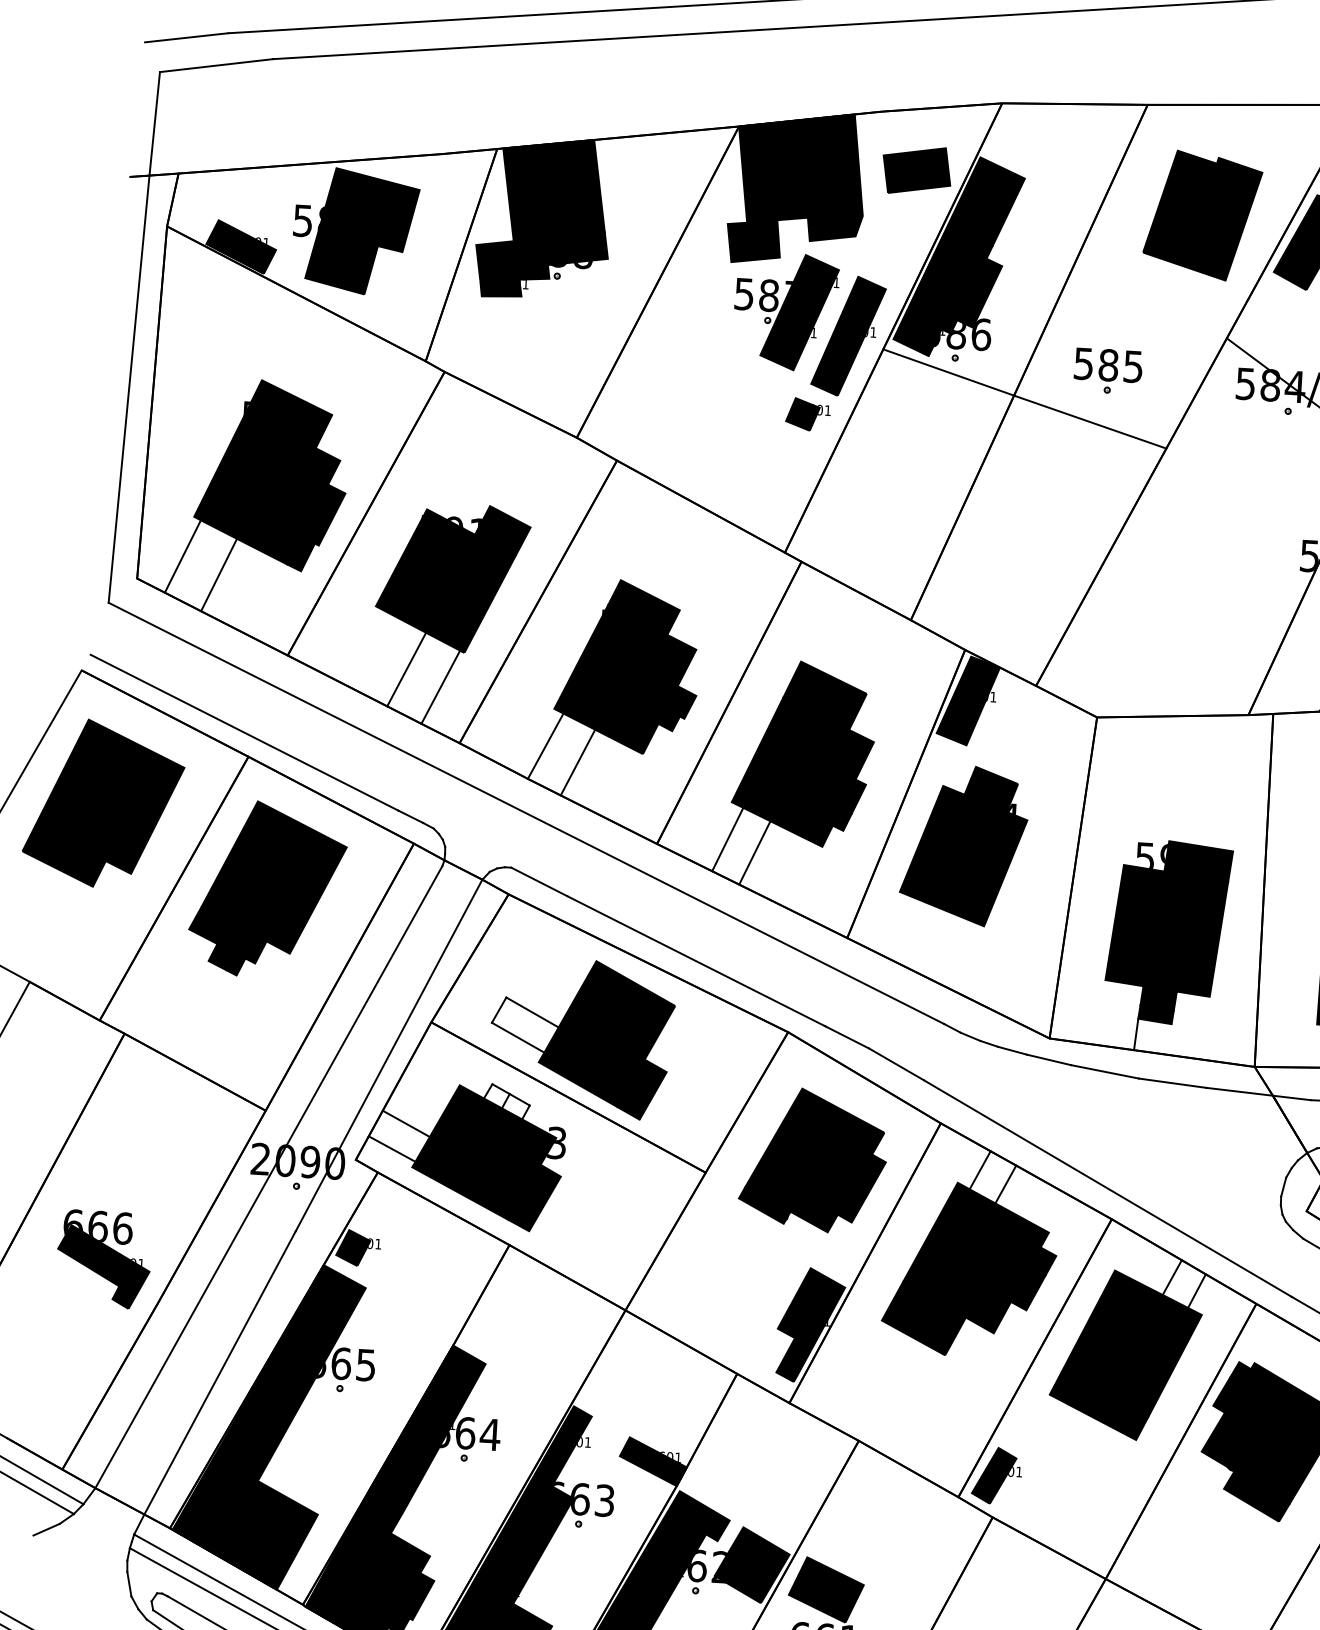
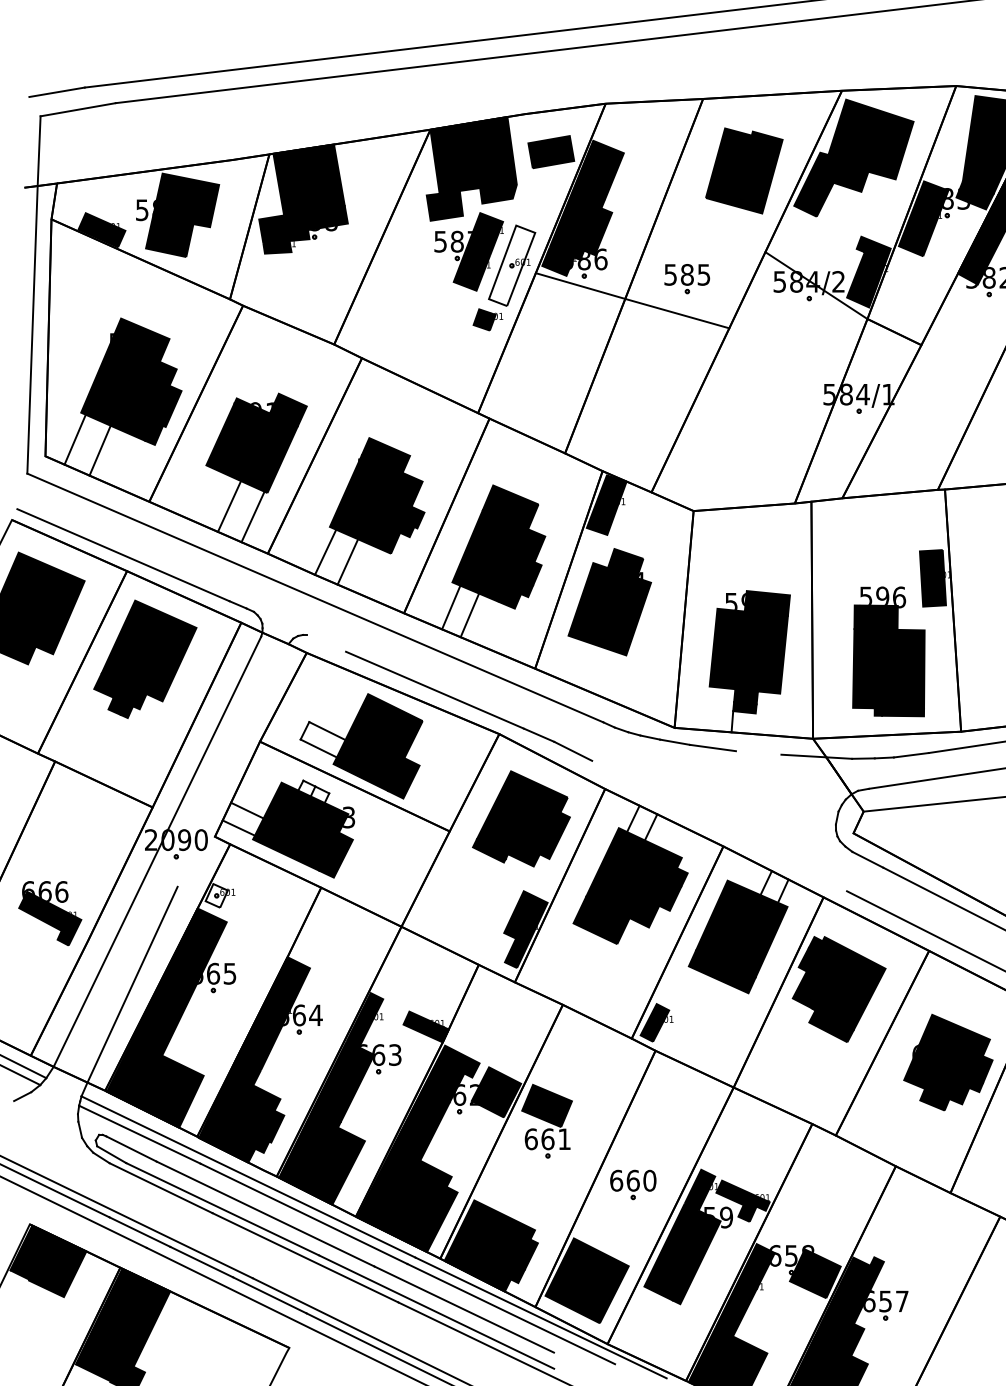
fill: (849, 335) -> (512, 265), removed
line: (539, 880) -> (326, 642), removed
line: (388, 1055) -> (232, 765), removed
line: (1172, 1082) -> (758, 752), removed
line: (1107, 1187) -> (719, 825), removed
fill: (352, 1247) -> (216, 895), removed

